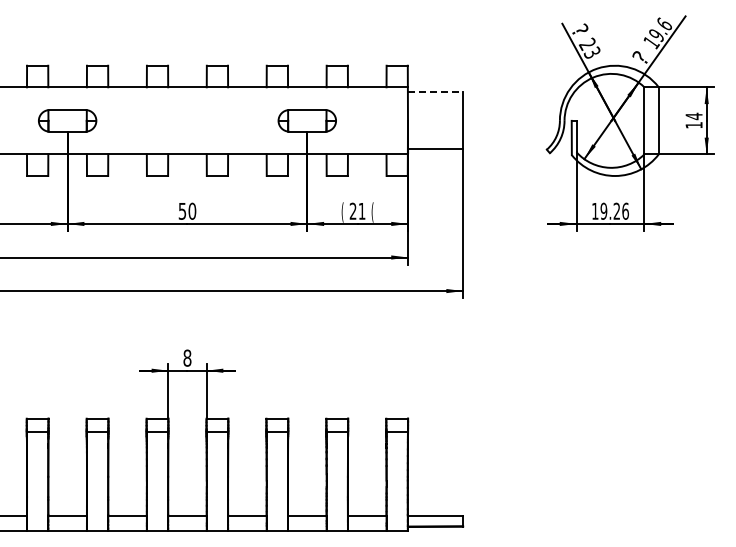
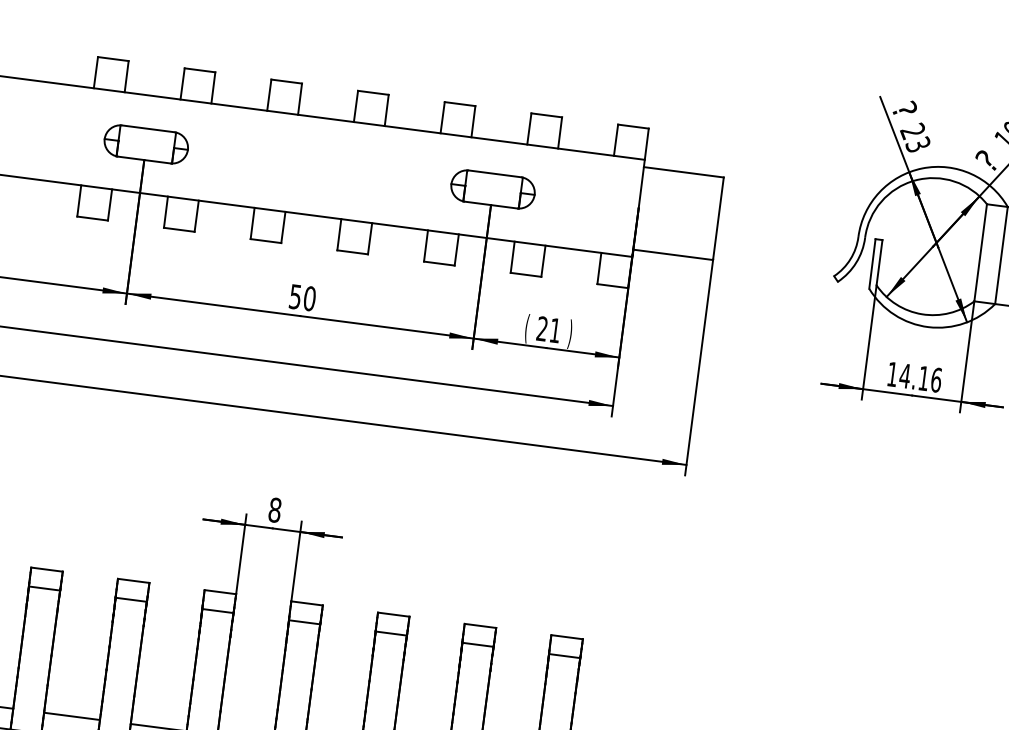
line: (435, 92) -> (683, 172), dashed -> solid
text: (609, 210) -> (913, 375), 19.26 -> 14.16
text: (372, 212) -> (570, 334), ( -> )

